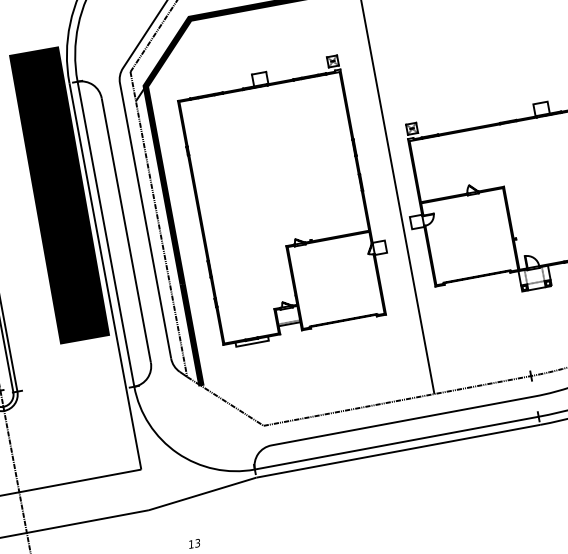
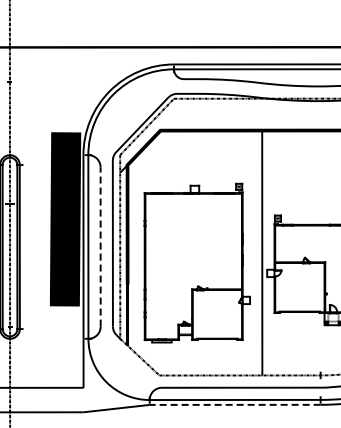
part: (285, 200) -> (196, 262), moved
line: (125, 229) -> (100, 246), solid -> dashed
line: (397, 450) -> (234, 404), solid -> dashed

